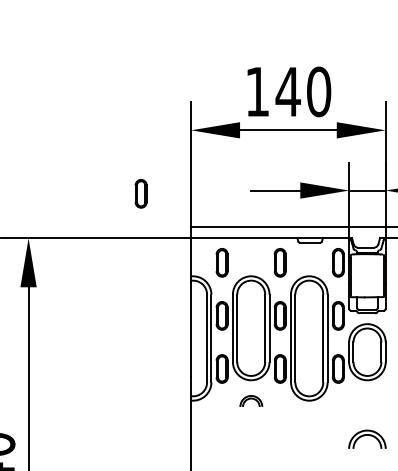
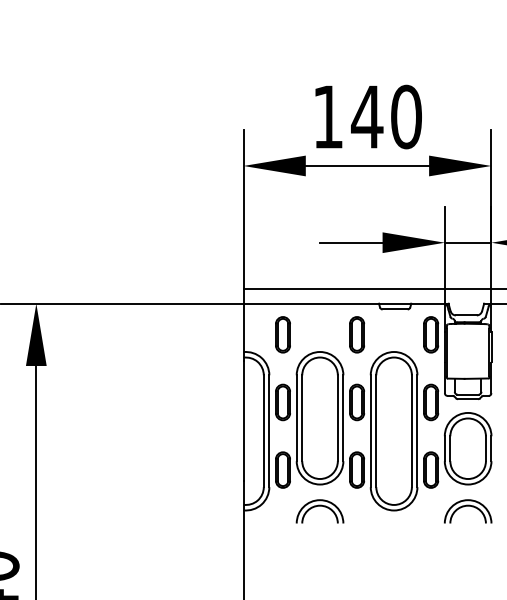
part: (140, 193) -> (178, 246), removed
part: (251, 400) -> (320, 510), size x1.67
part: (367, 438) -> (468, 510), moved

